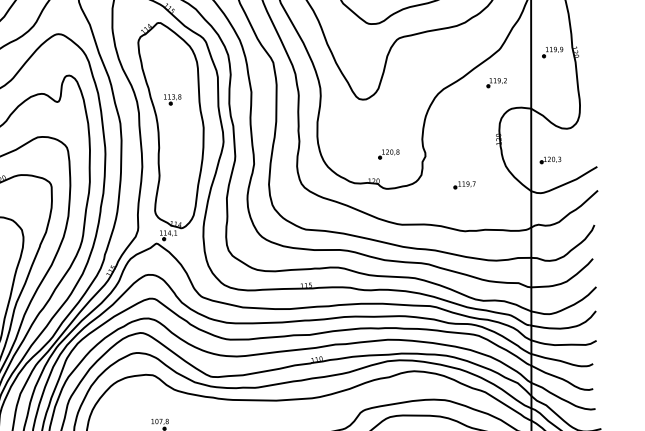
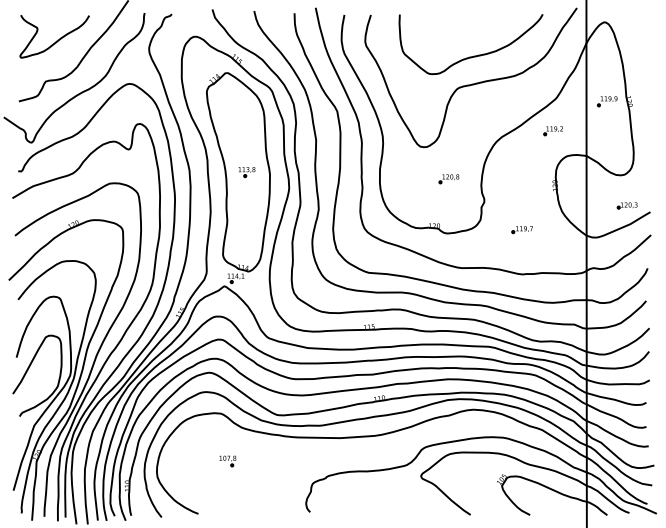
part: (172, 99) -> (246, 172), moved
part: (388, 154) -> (448, 179), moved
part: (549, 159) -> (626, 205), moved

